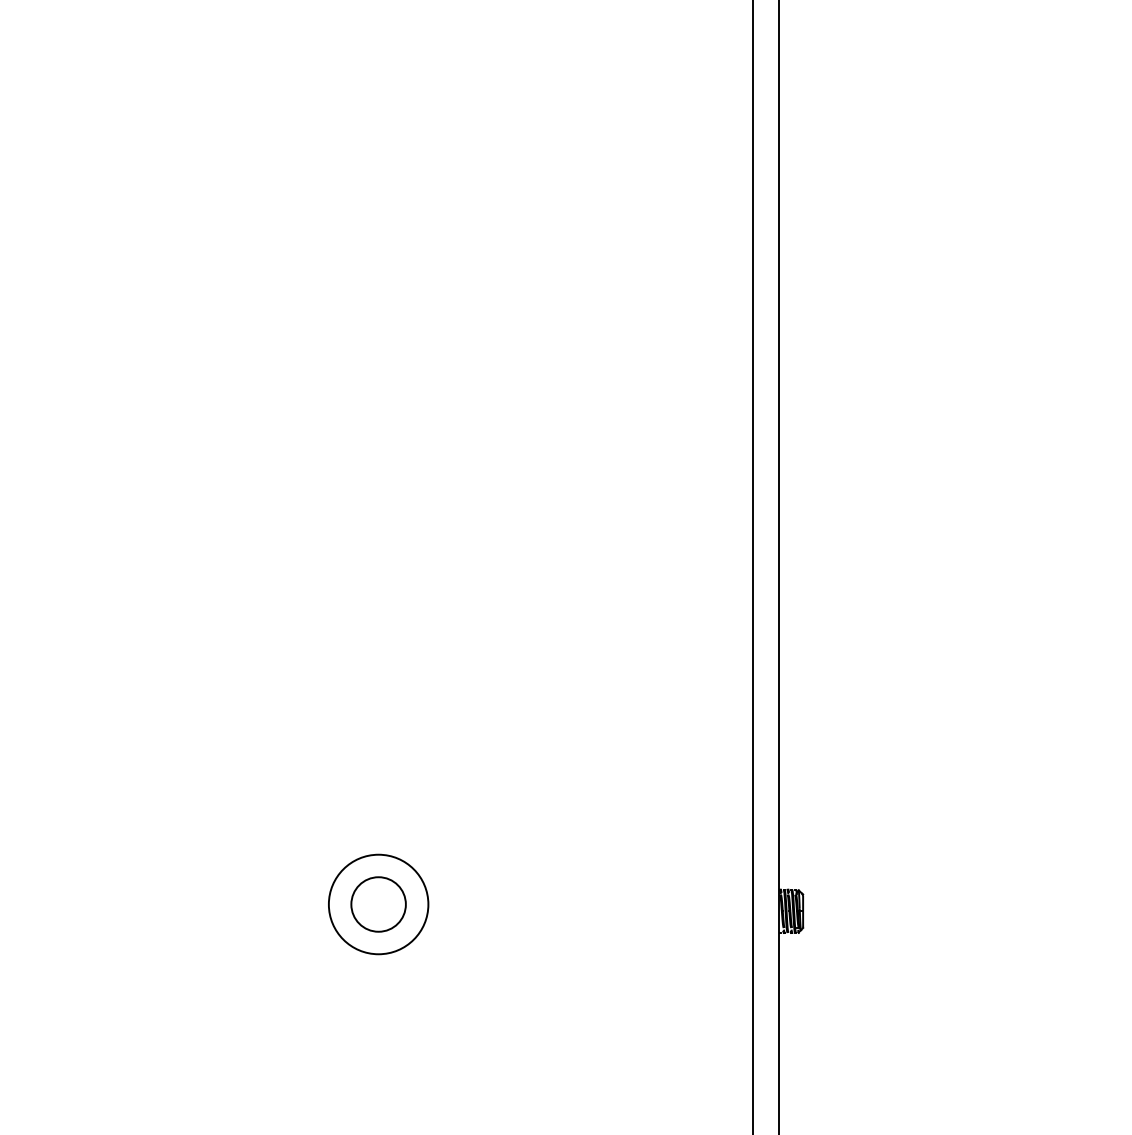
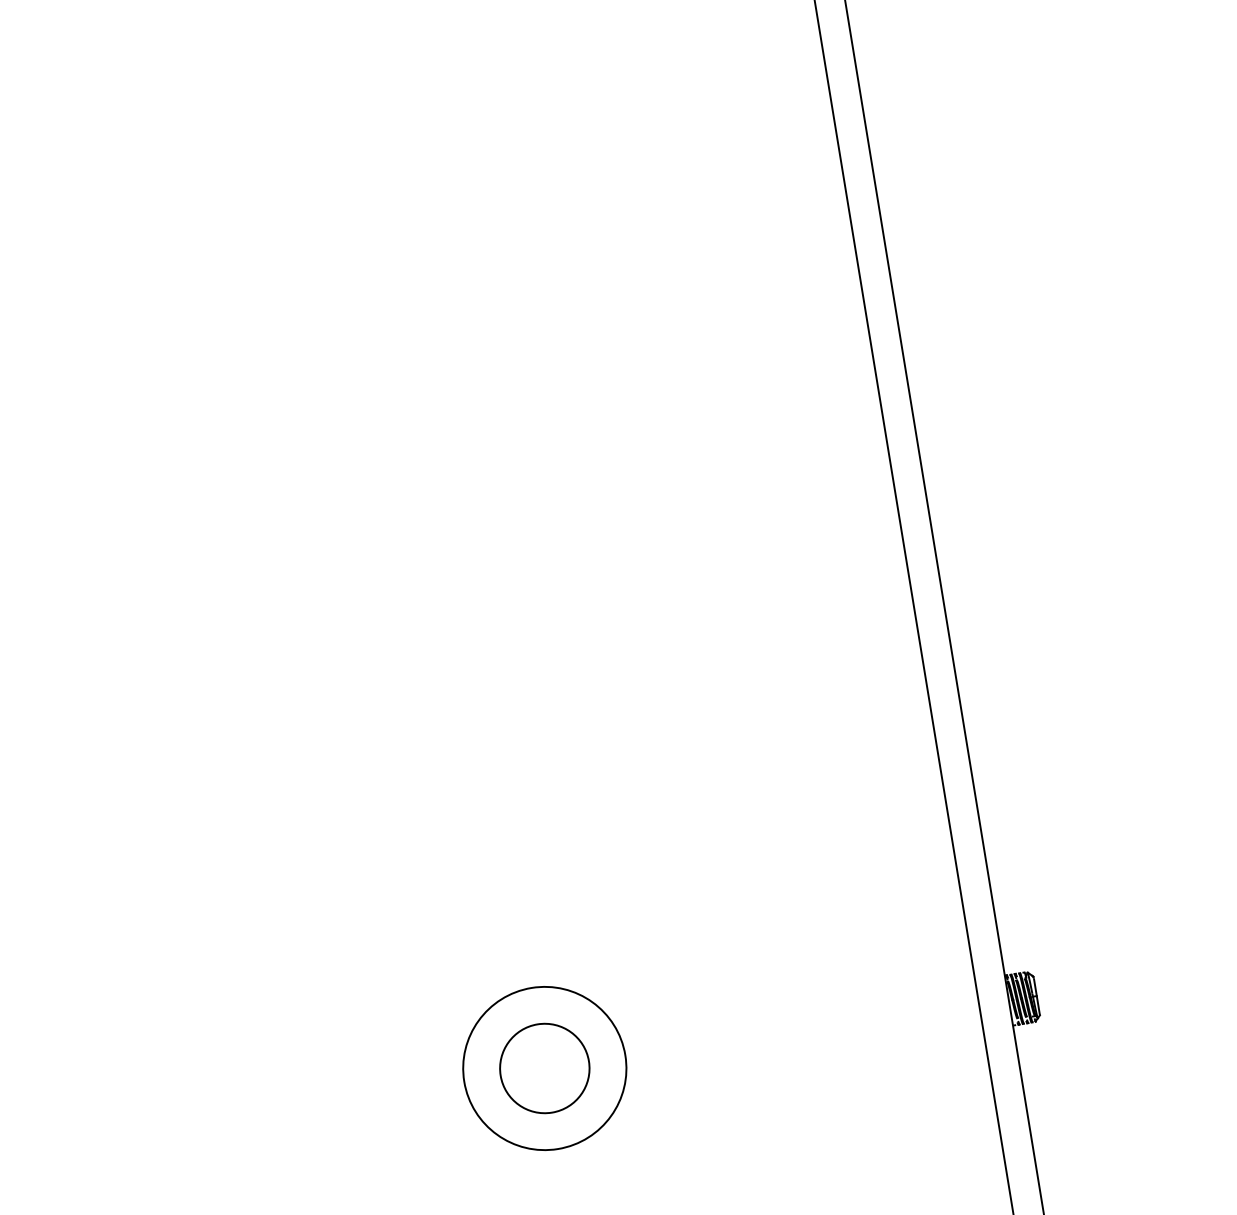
circle: (378, 904) -> (544, 1068), size x1.4
circle: (378, 904) -> (544, 1068), size x1.4

